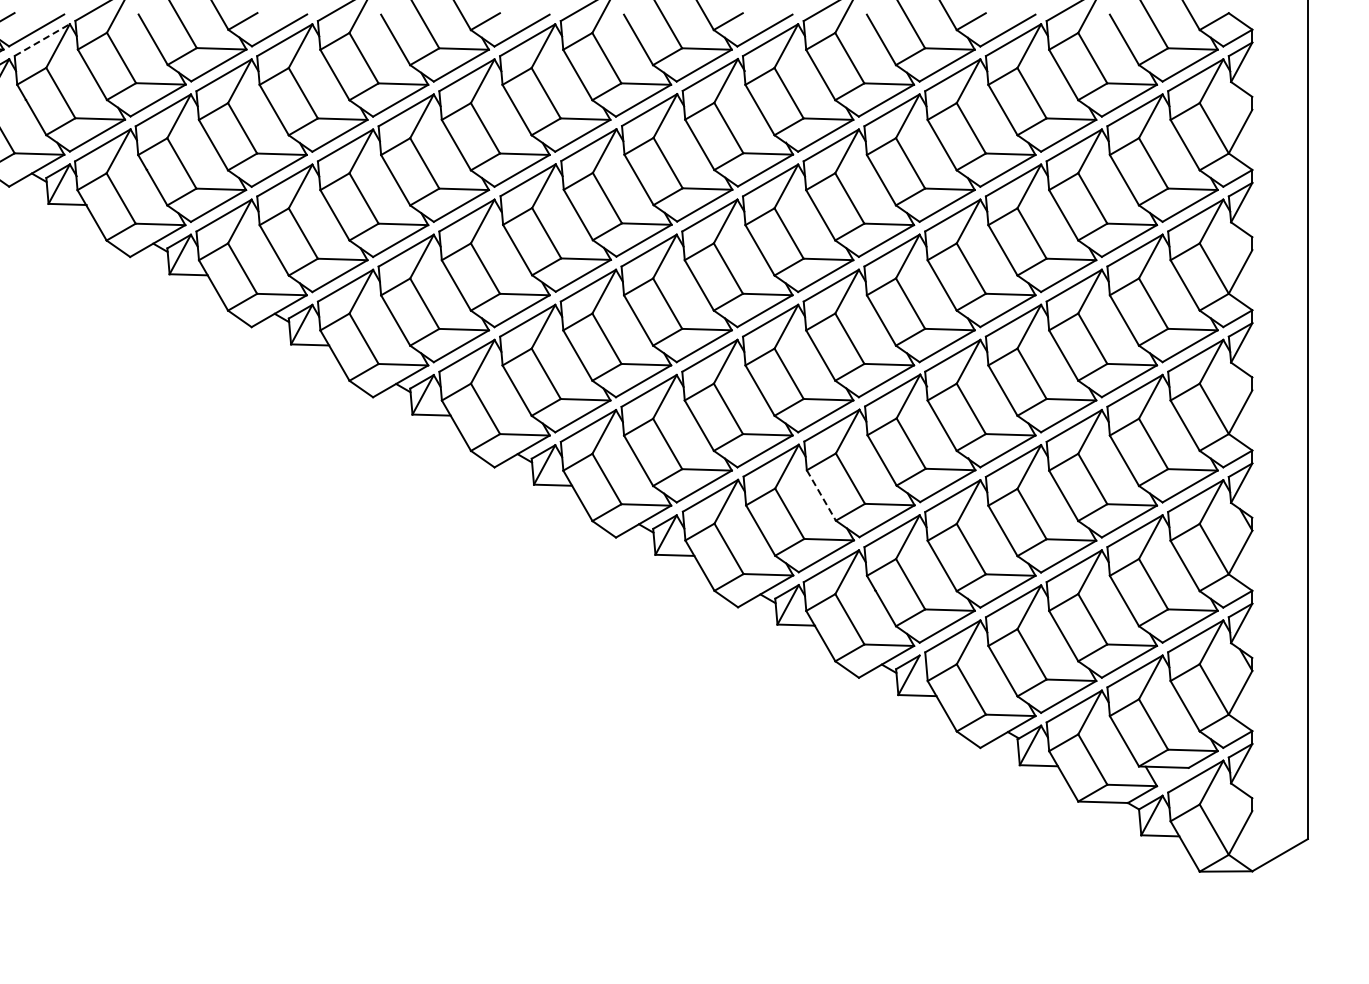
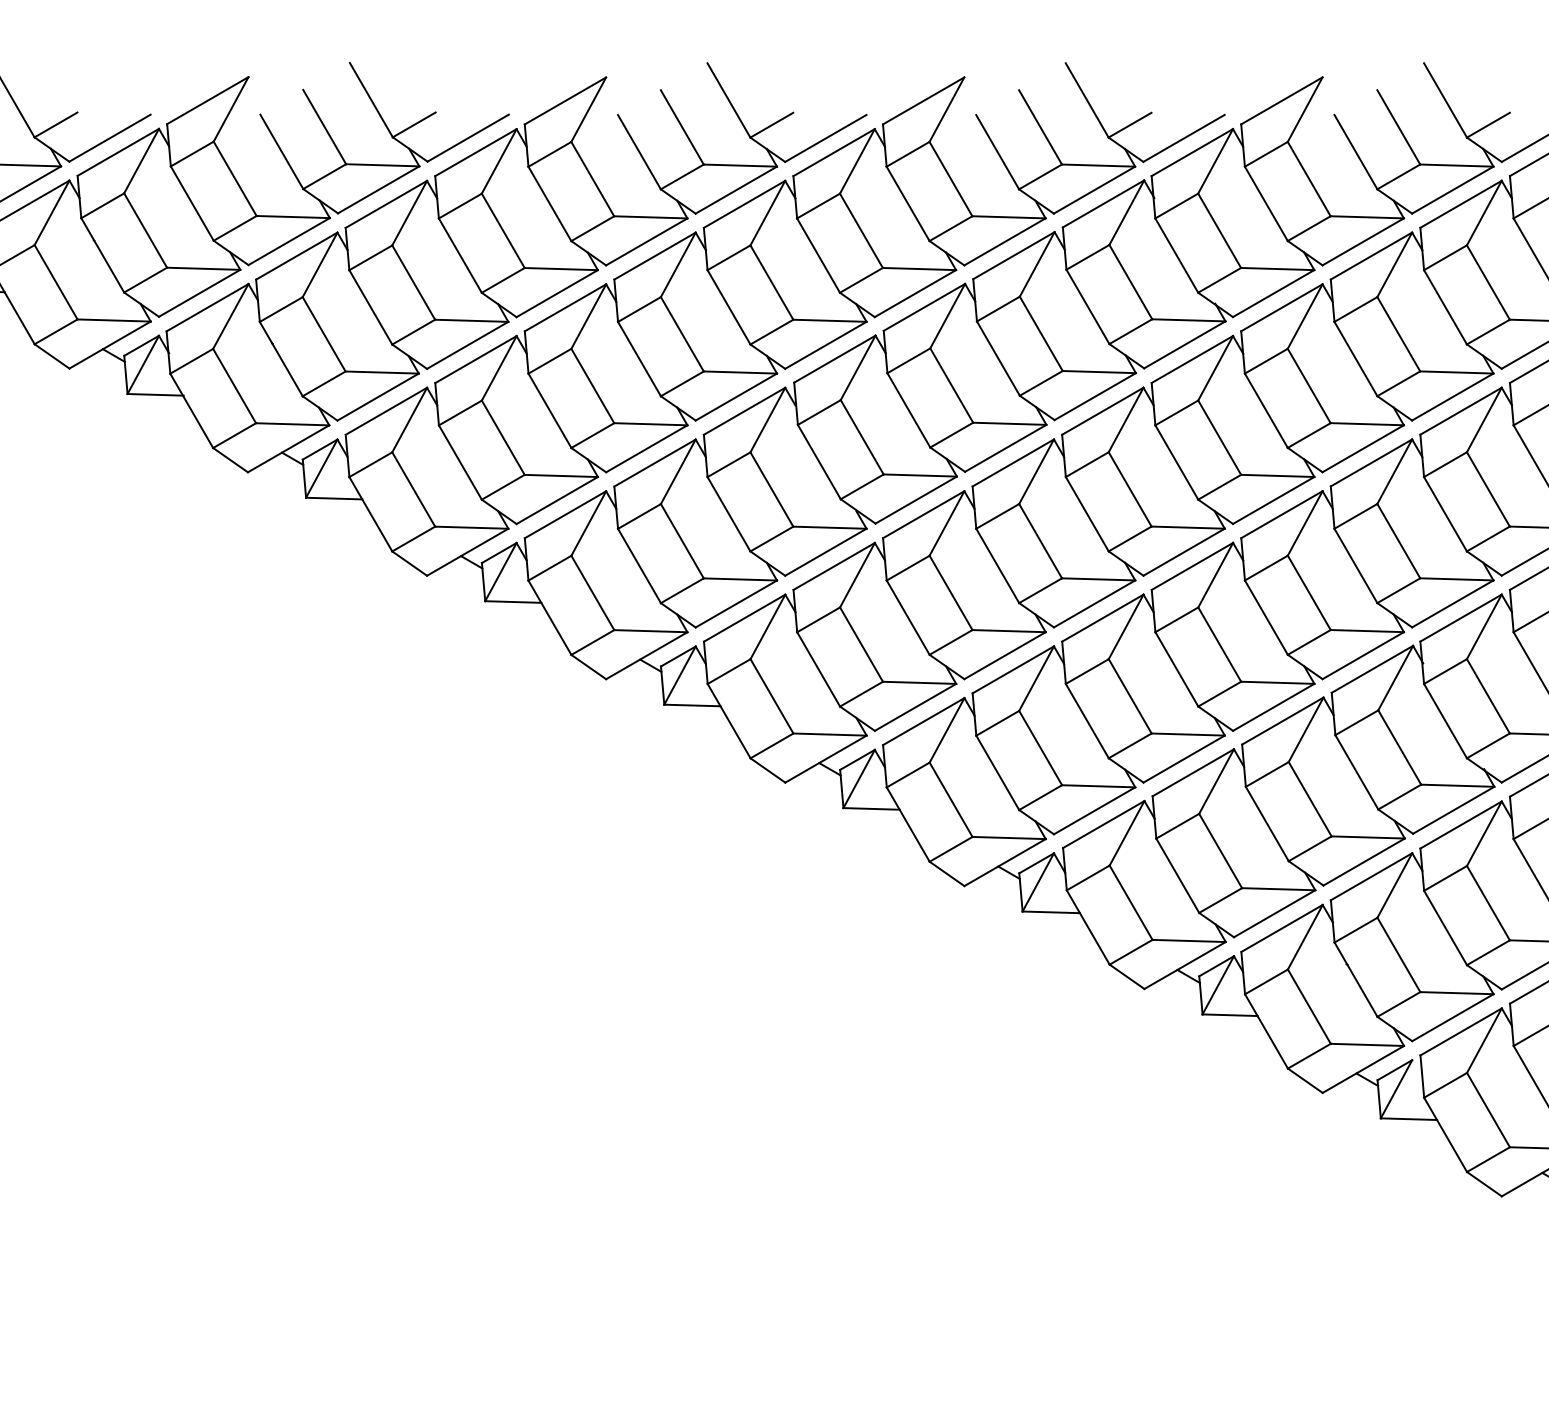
line: (42, 40) -> (118, 153), dashed -> solid
line: (821, 495) -> (1267, 824), dashed -> solid

